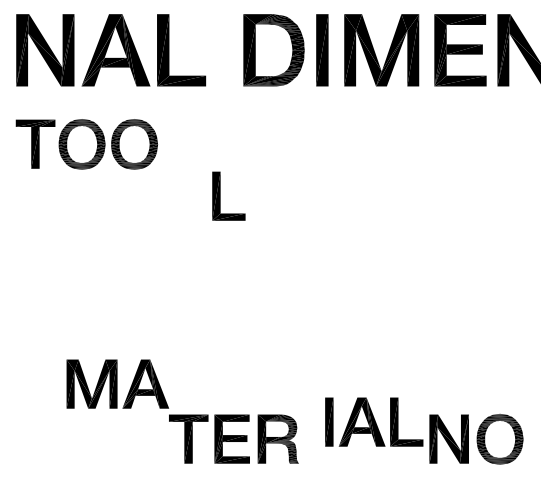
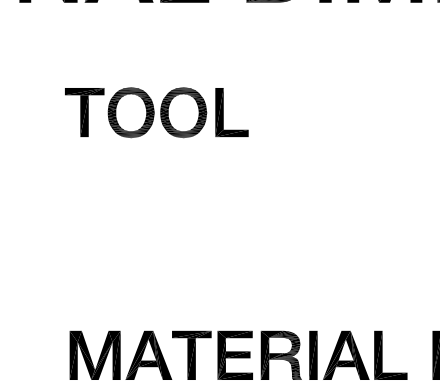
part: (86, 144) -> (135, 112), moved
part: (117, 383) -> (120, 354), moved
part: (374, 421) -> (358, 354), moved

